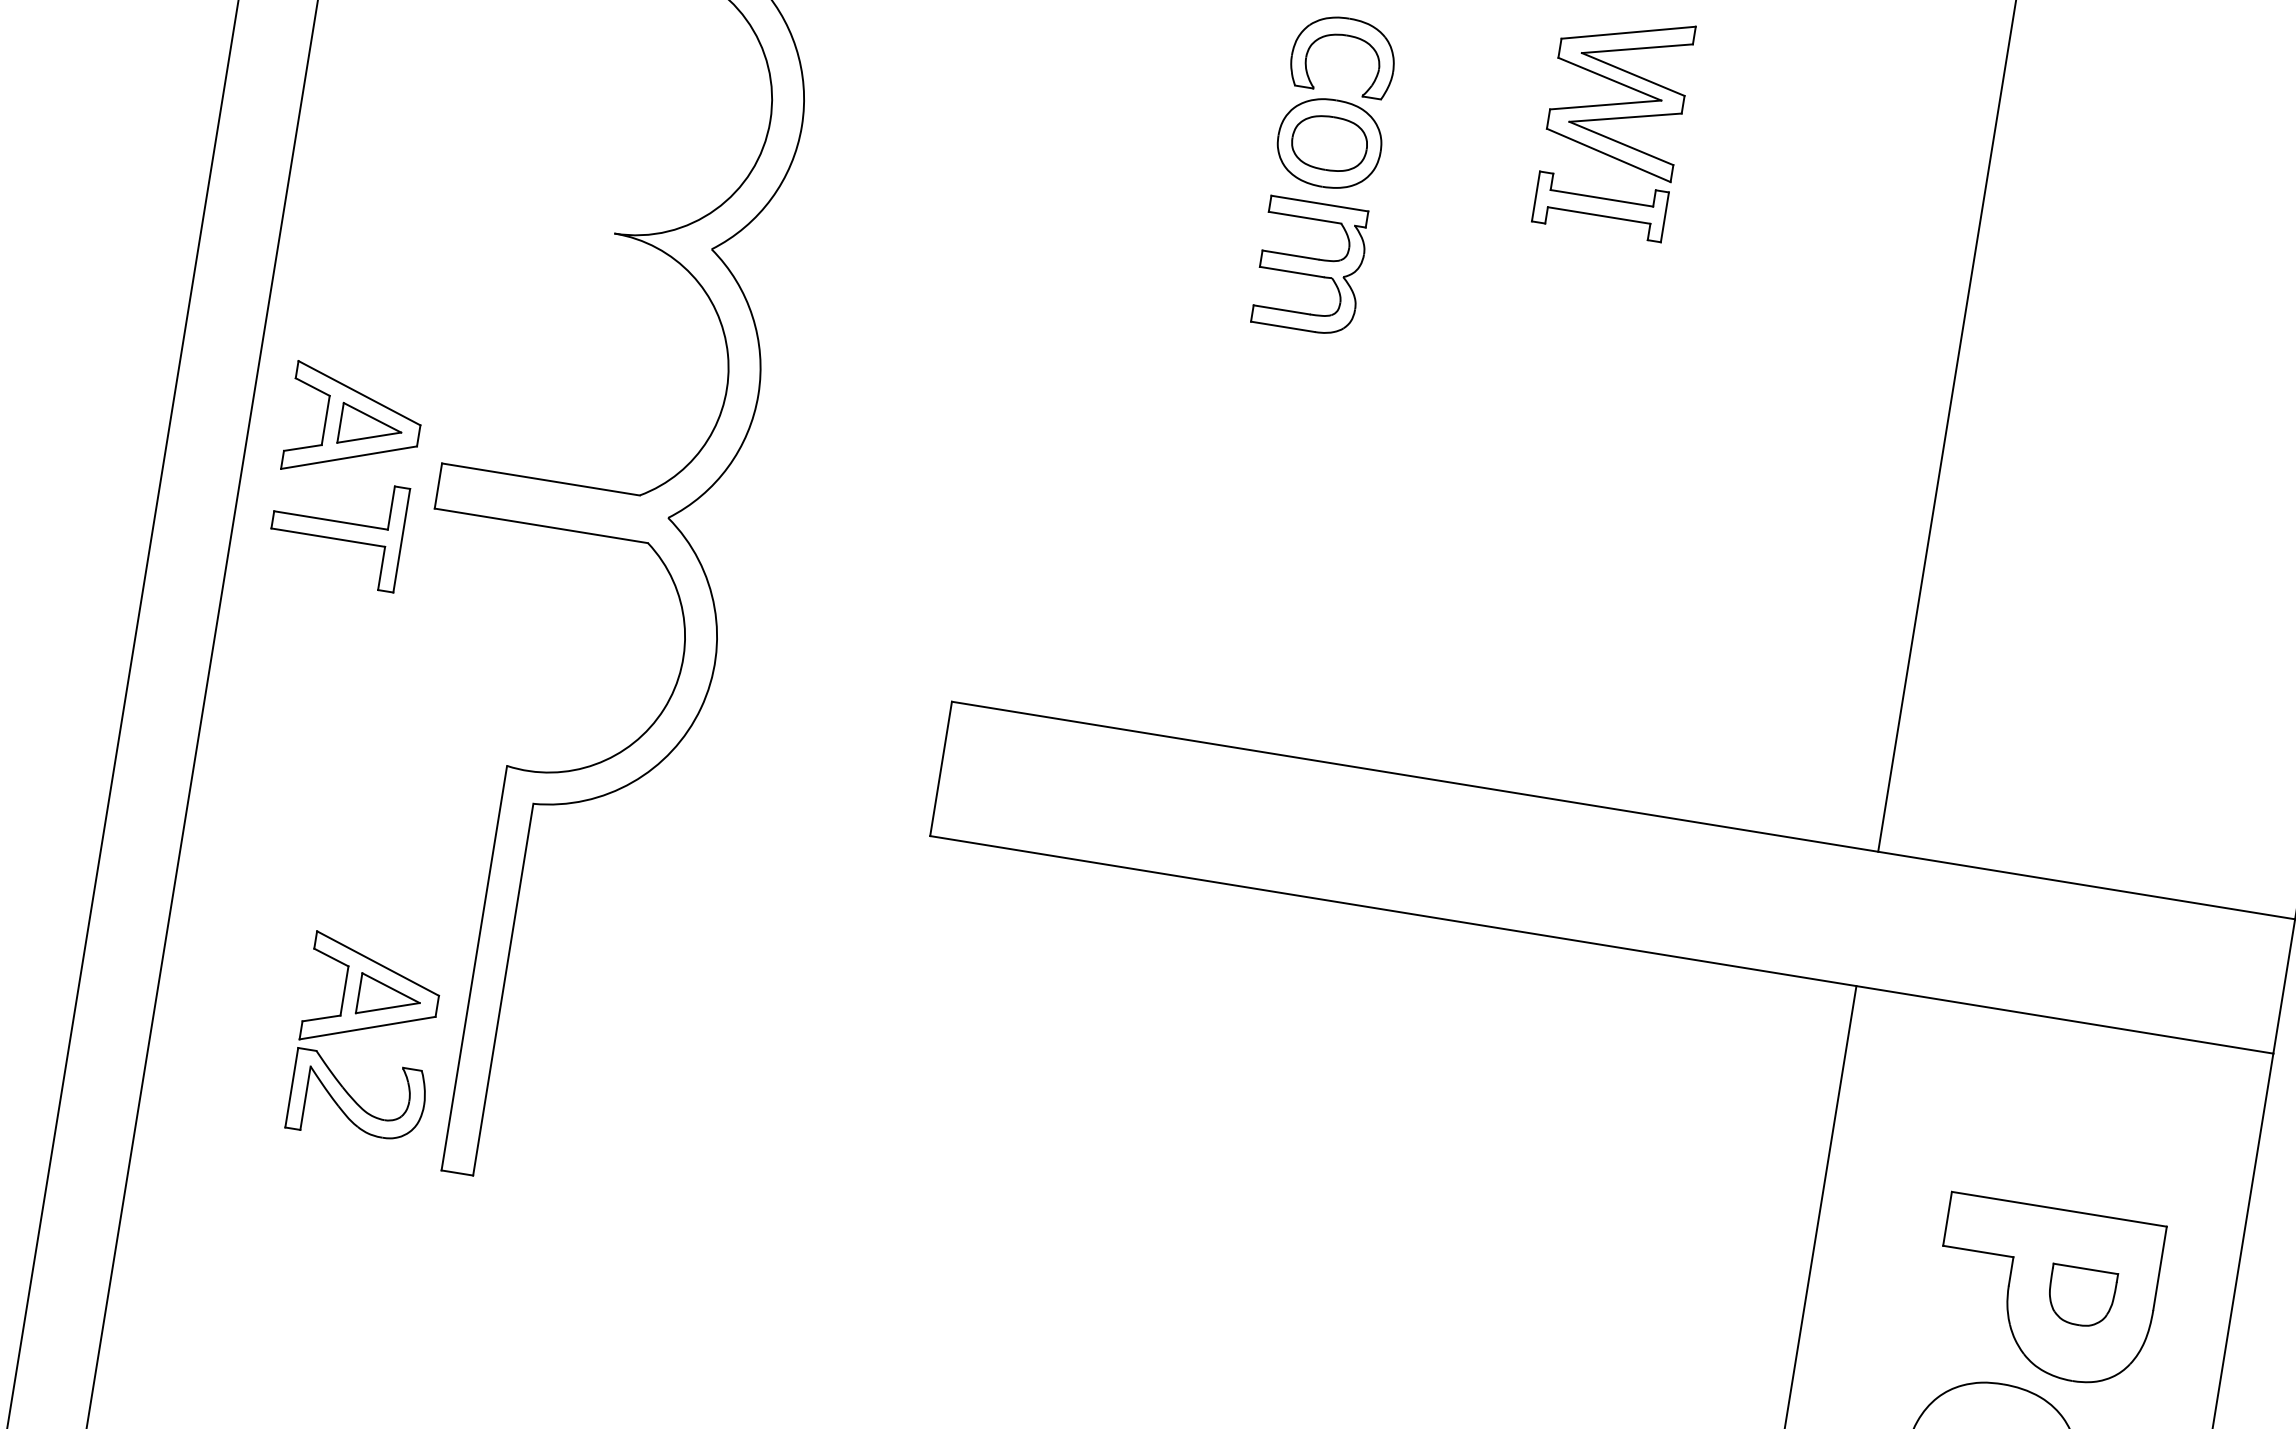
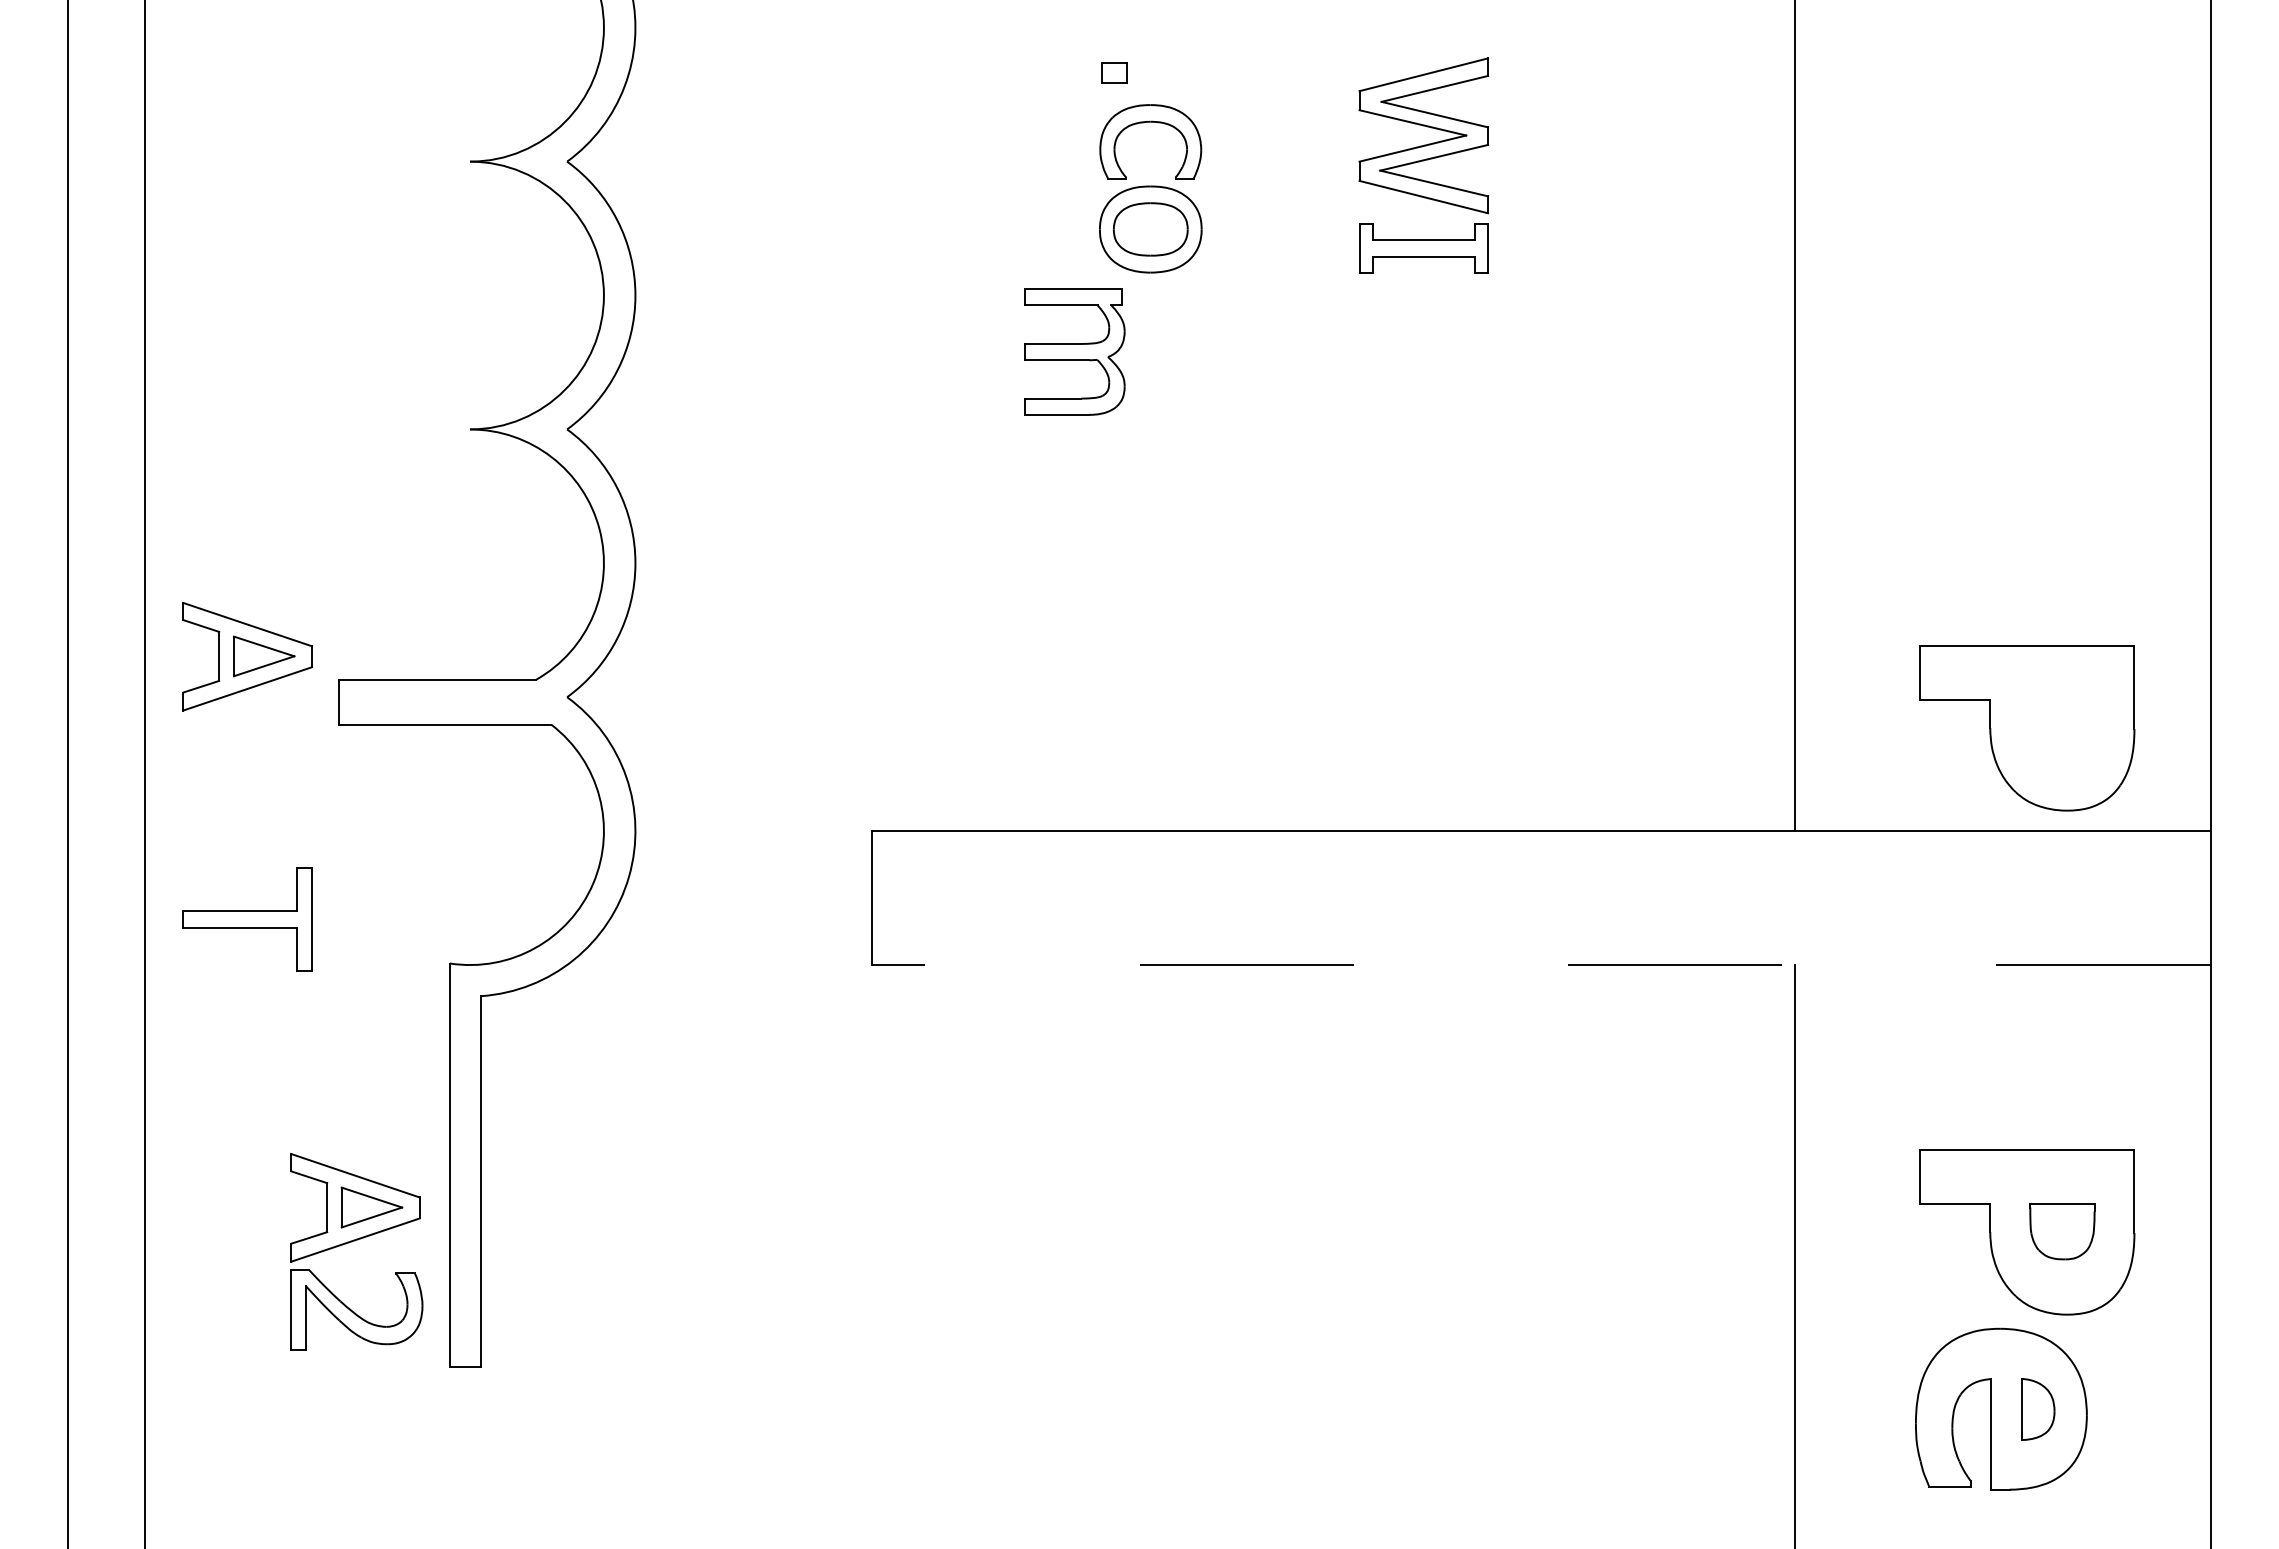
part: (1310, 266) -> (1074, 351), moved
part: (337, 530) -> (247, 919), moved
part: (2128, 786) -> (2027, 728), added
line: (1600, 945) -> (1540, 965), solid -> dashed

